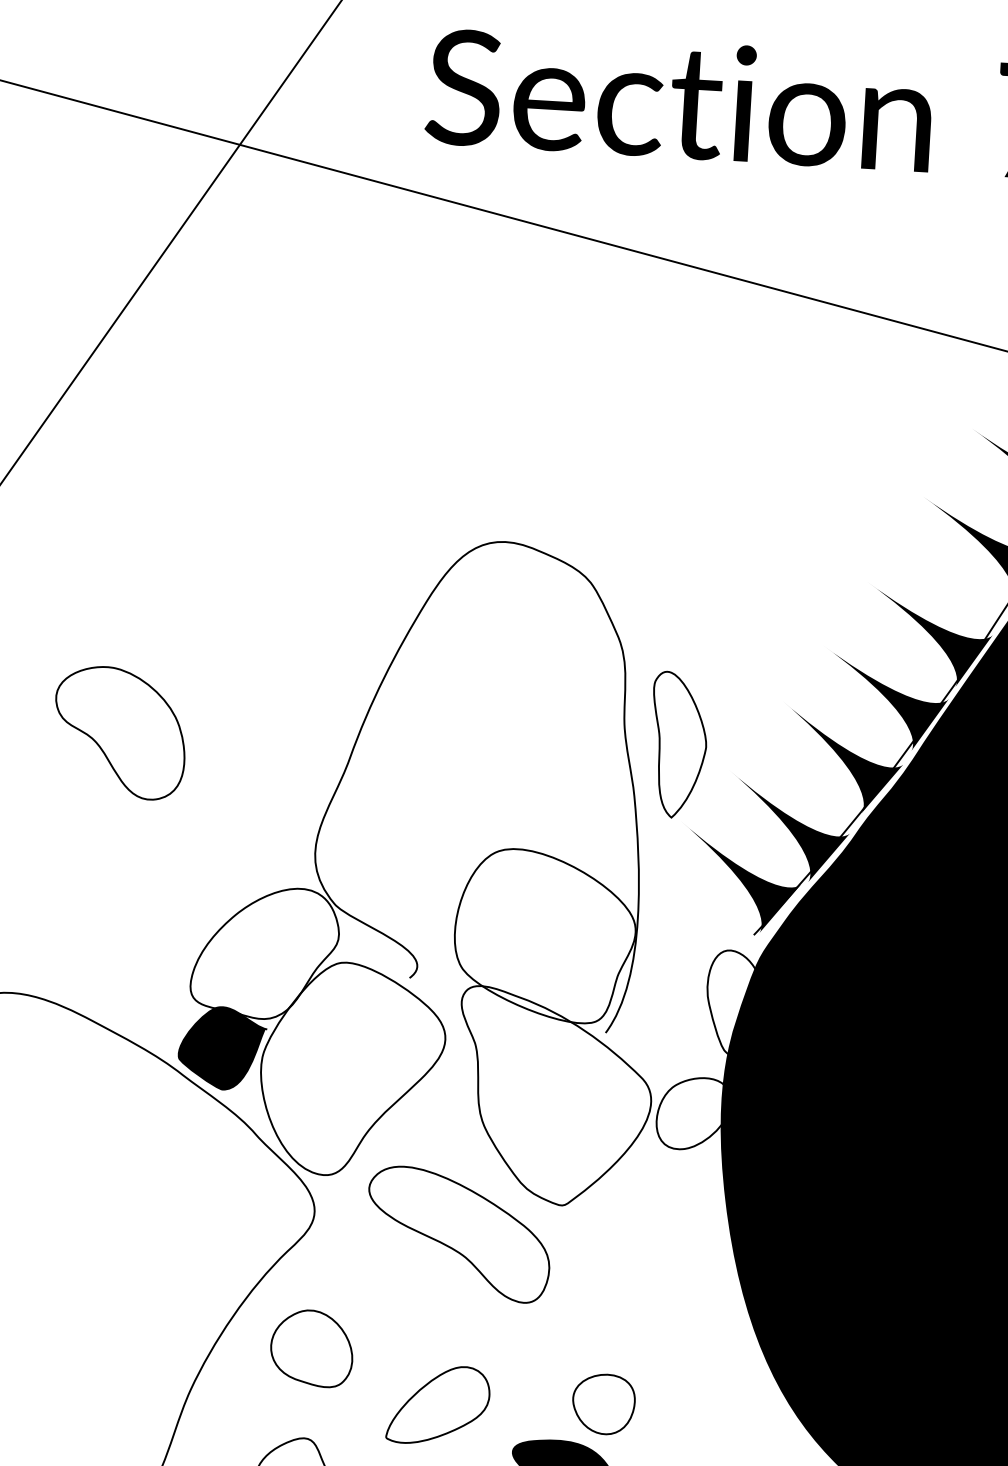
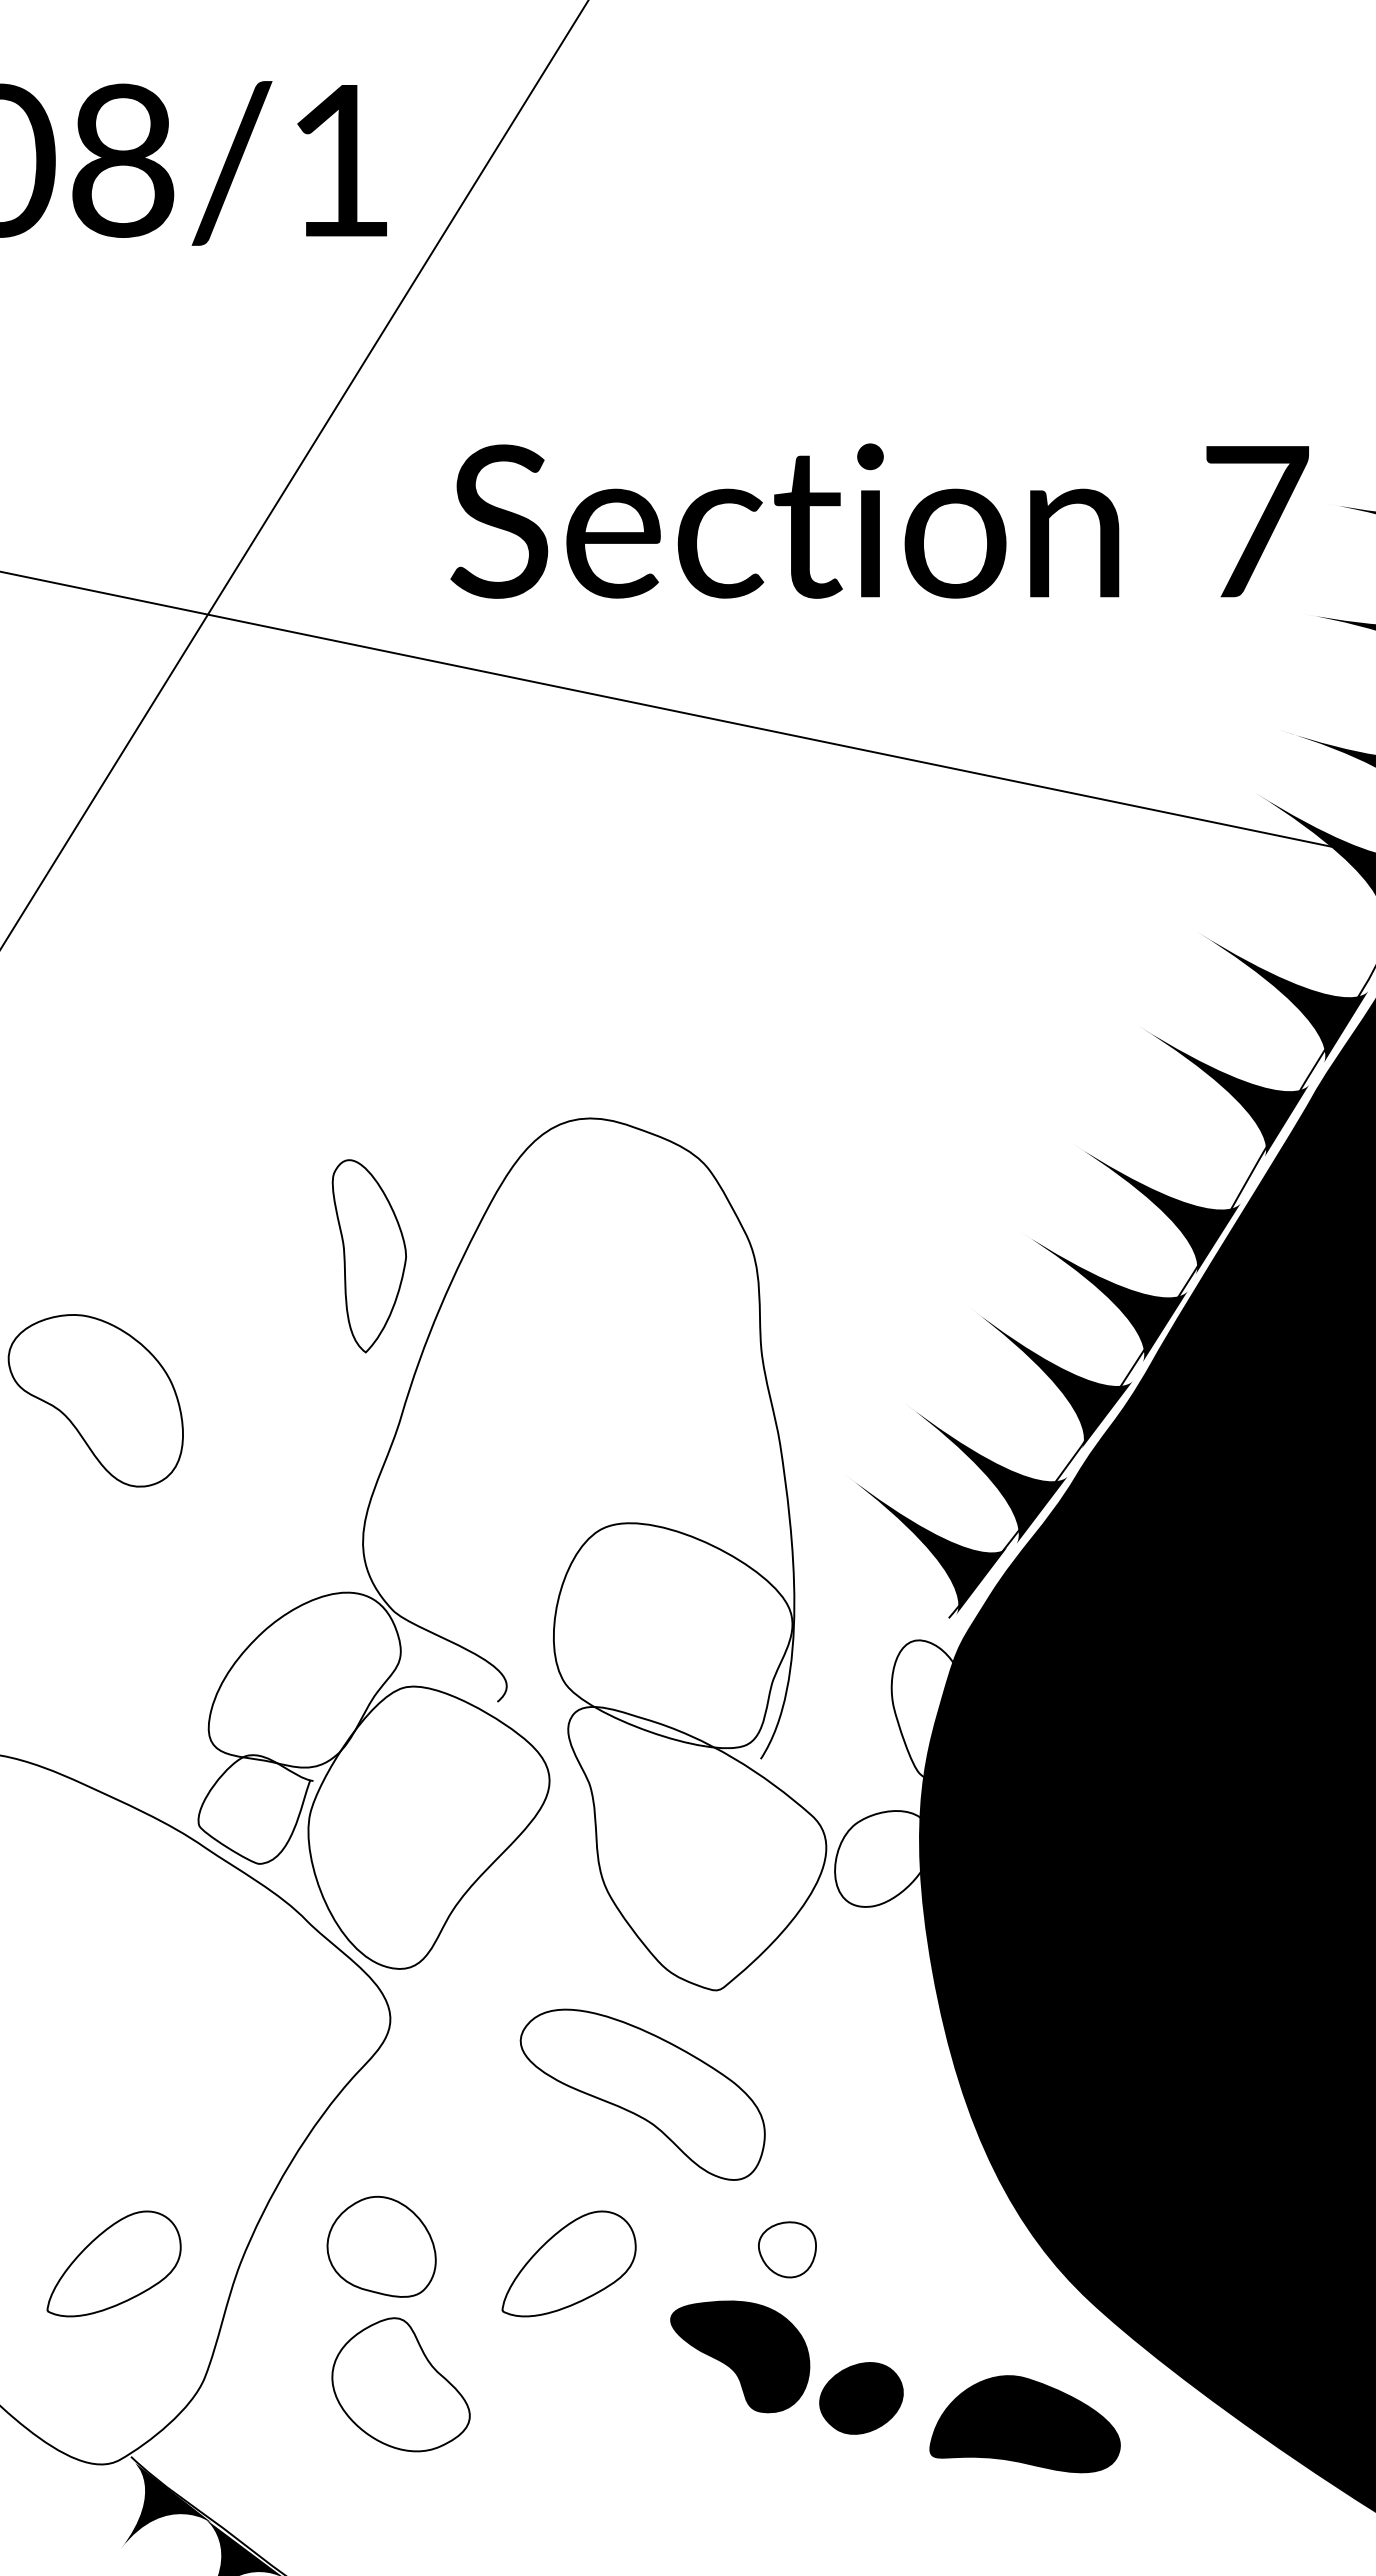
part: (677, 745) -> (368, 1256), moved
fill: (222, 1048) -> (255, 1809), removed
part: (458, 1234) -> (642, 2094), moved
part: (311, 1348) -> (381, 2246), moved
part: (94, 1384) -> (113, 2263), added
part: (603, 1404) -> (787, 2249), size x0.7

